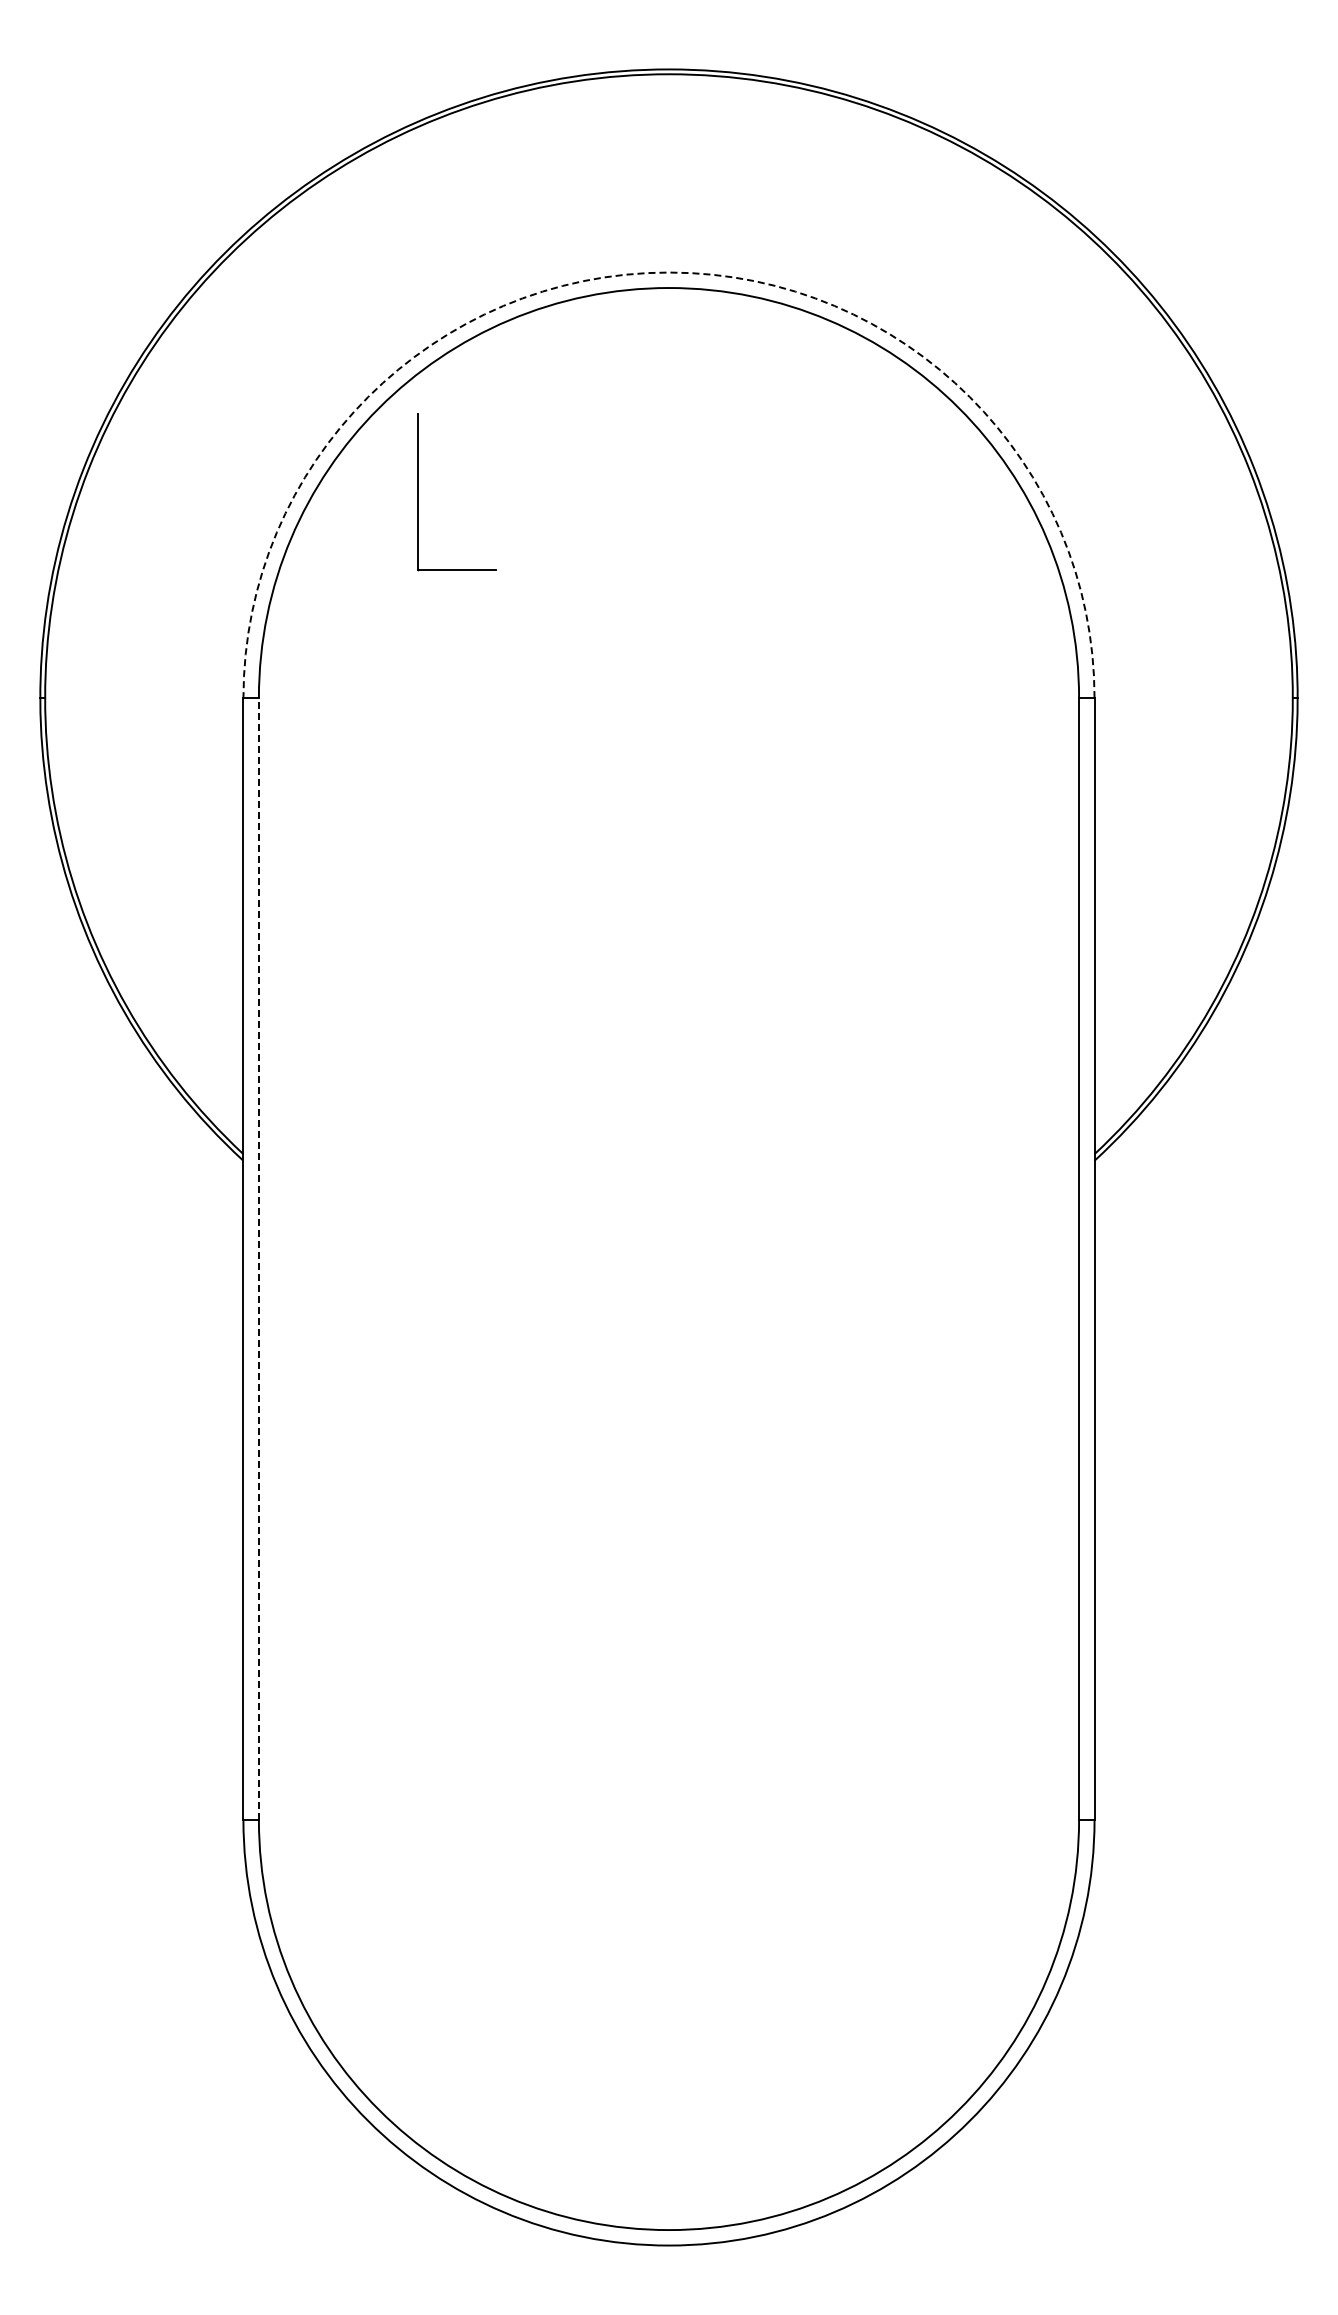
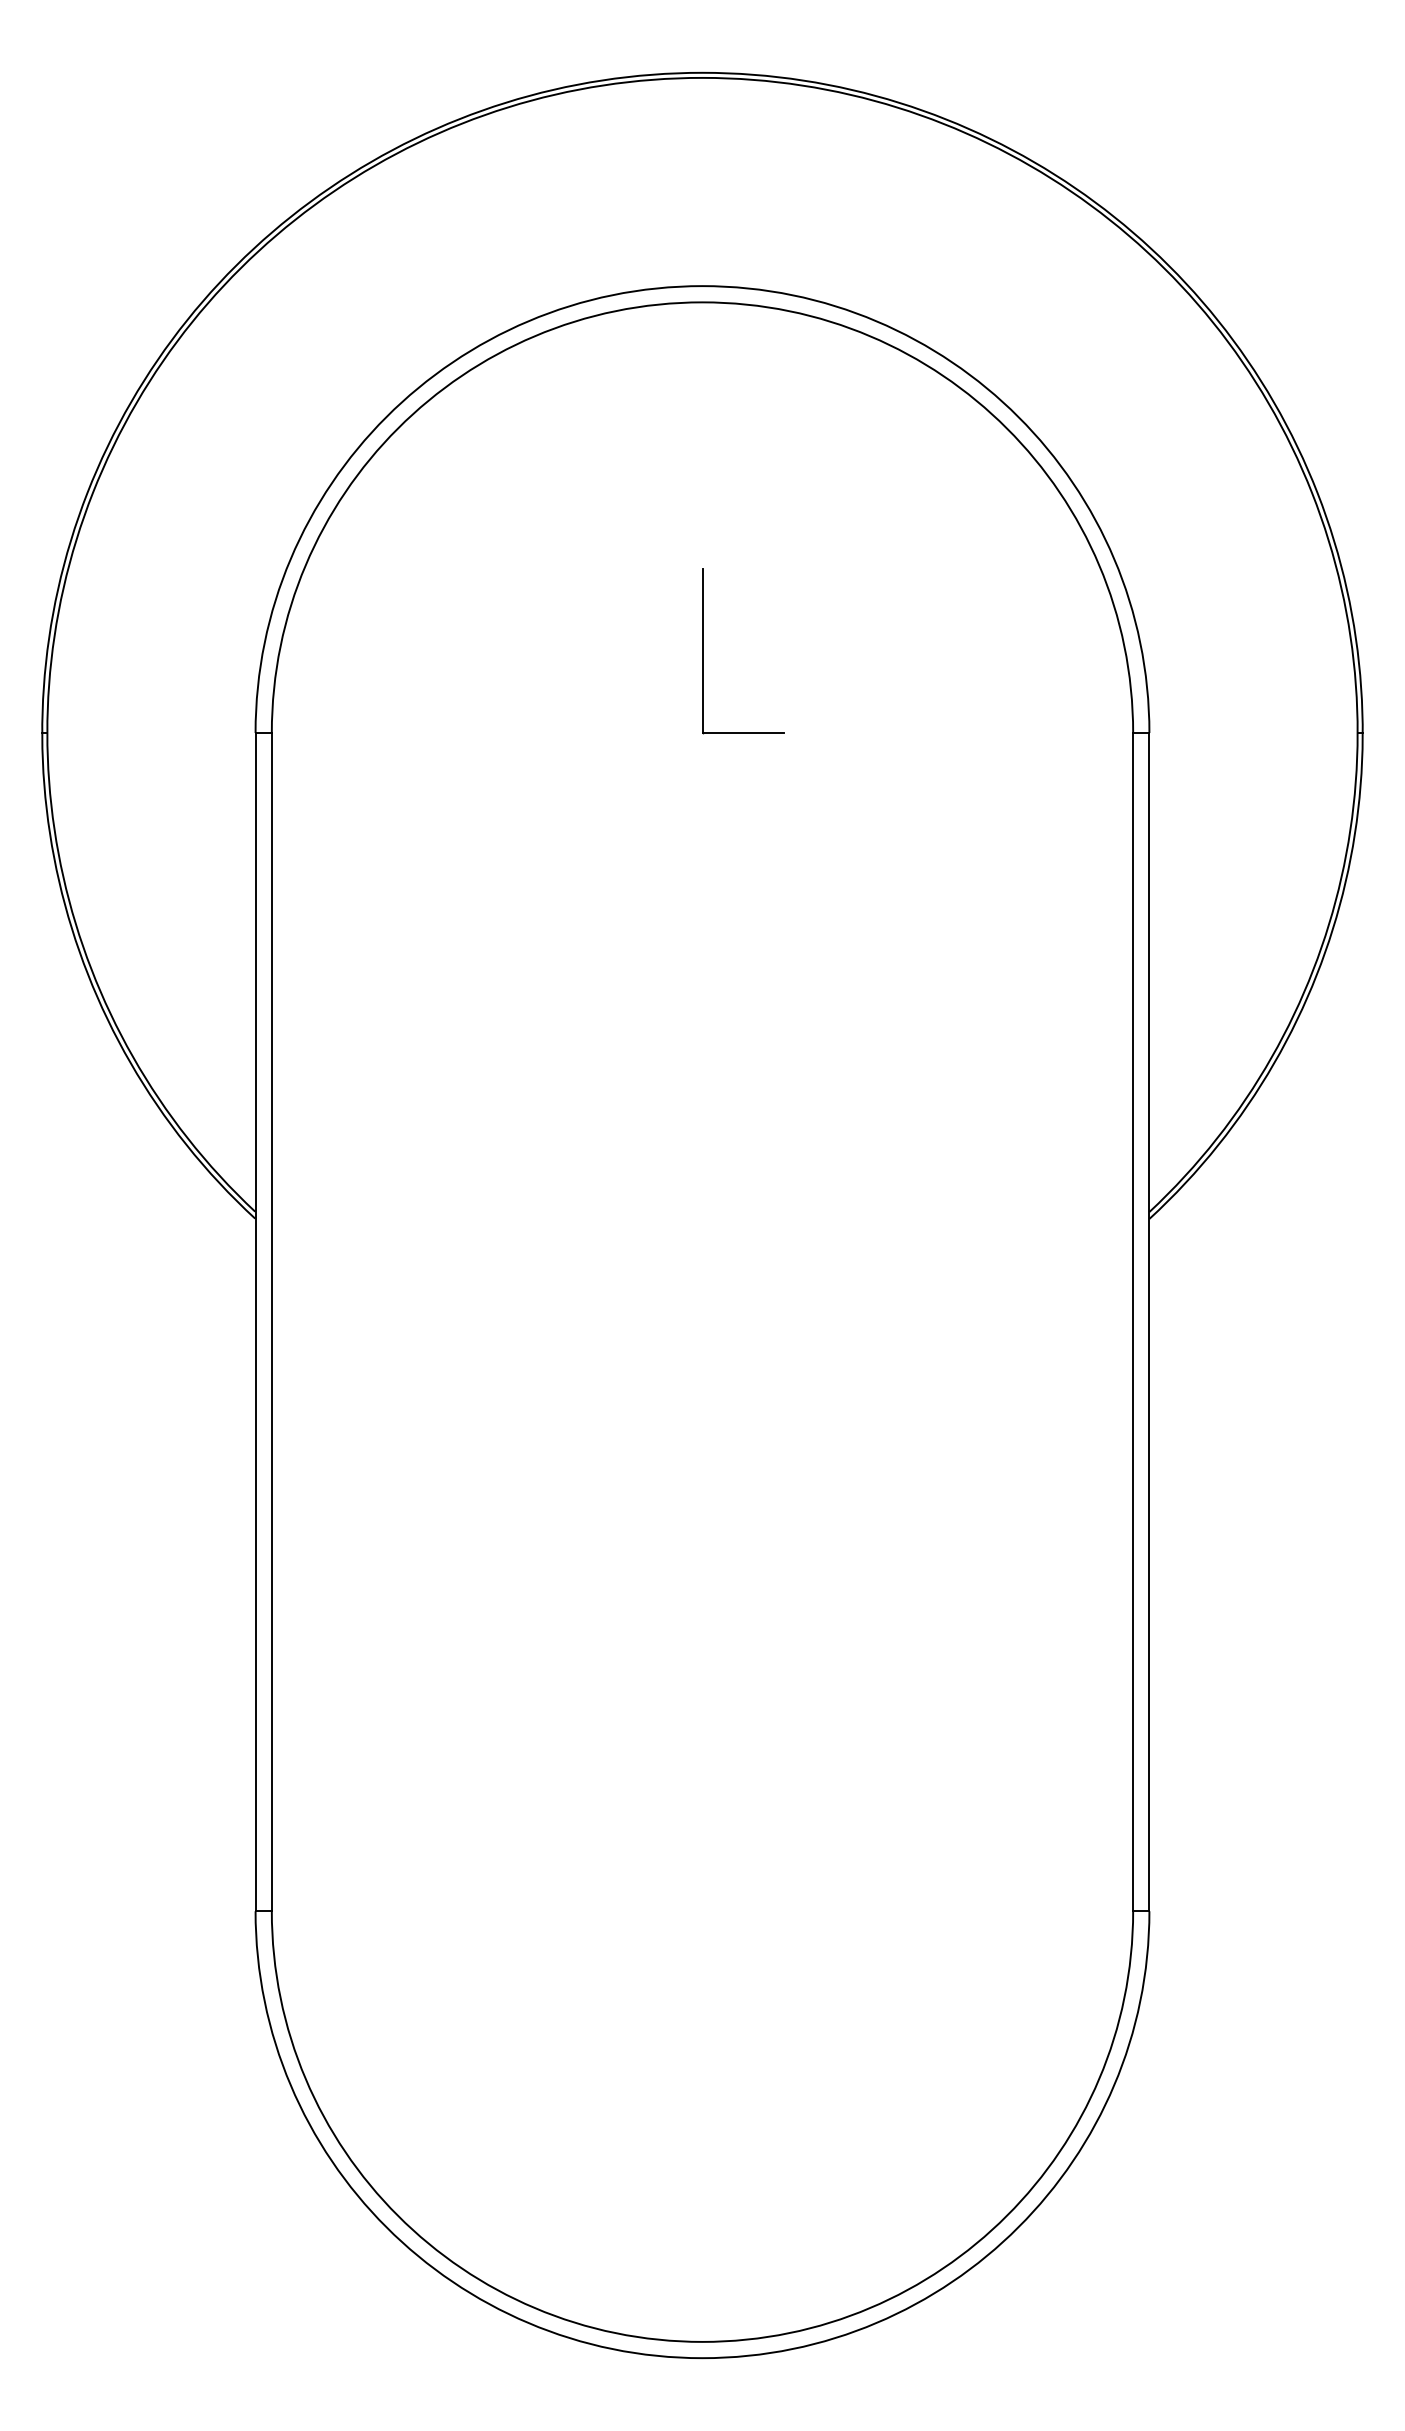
arc: (669, 272) -> (703, 286), dashed -> solid
part: (418, 492) -> (703, 651), moved
line: (258, 1259) -> (271, 1322), dashed -> solid

